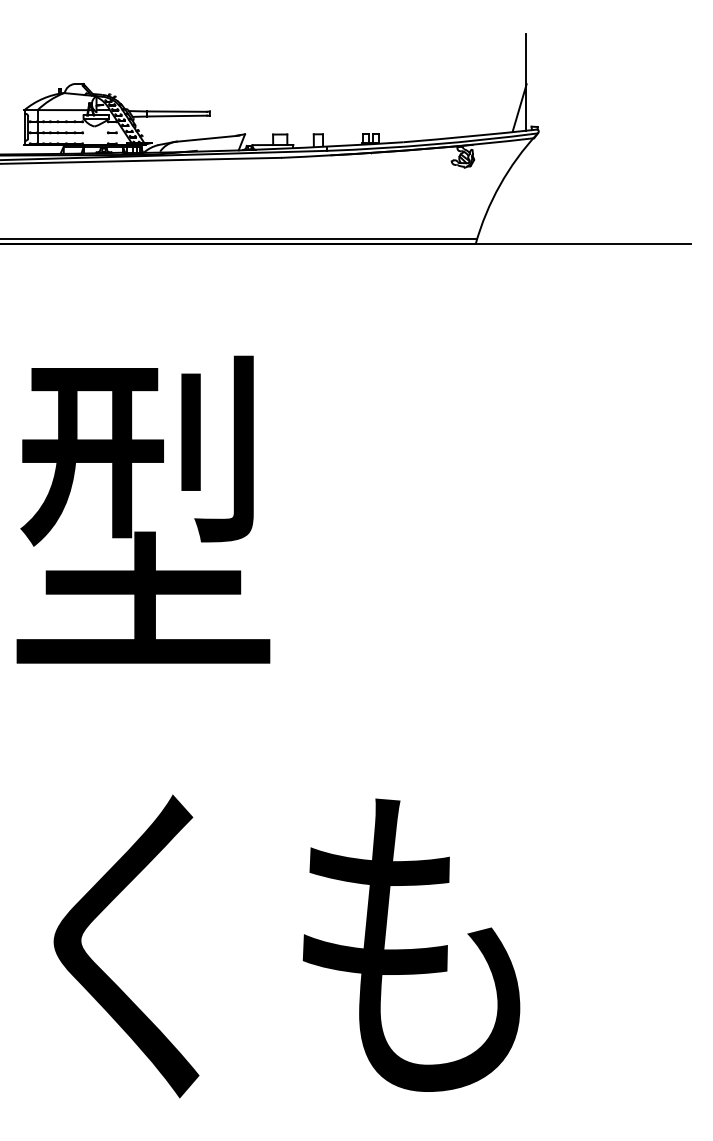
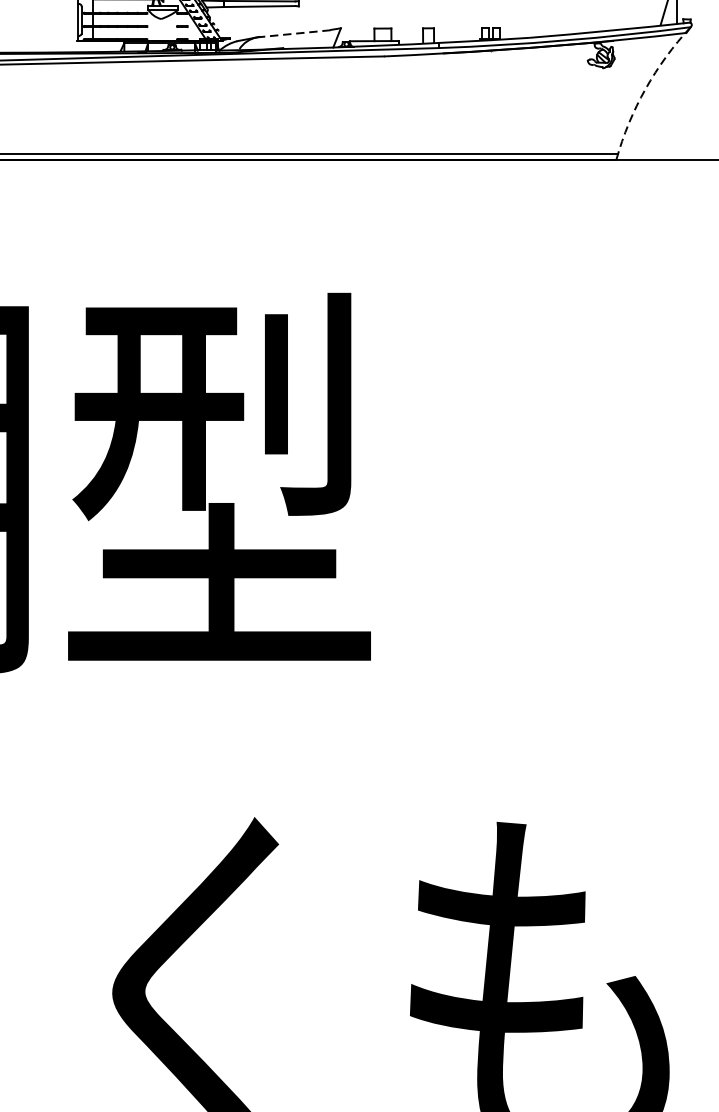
line: (207, 138) -> (296, 33), solid -> dashed
arc: (500, 185) -> (646, 89), solid -> dashed

